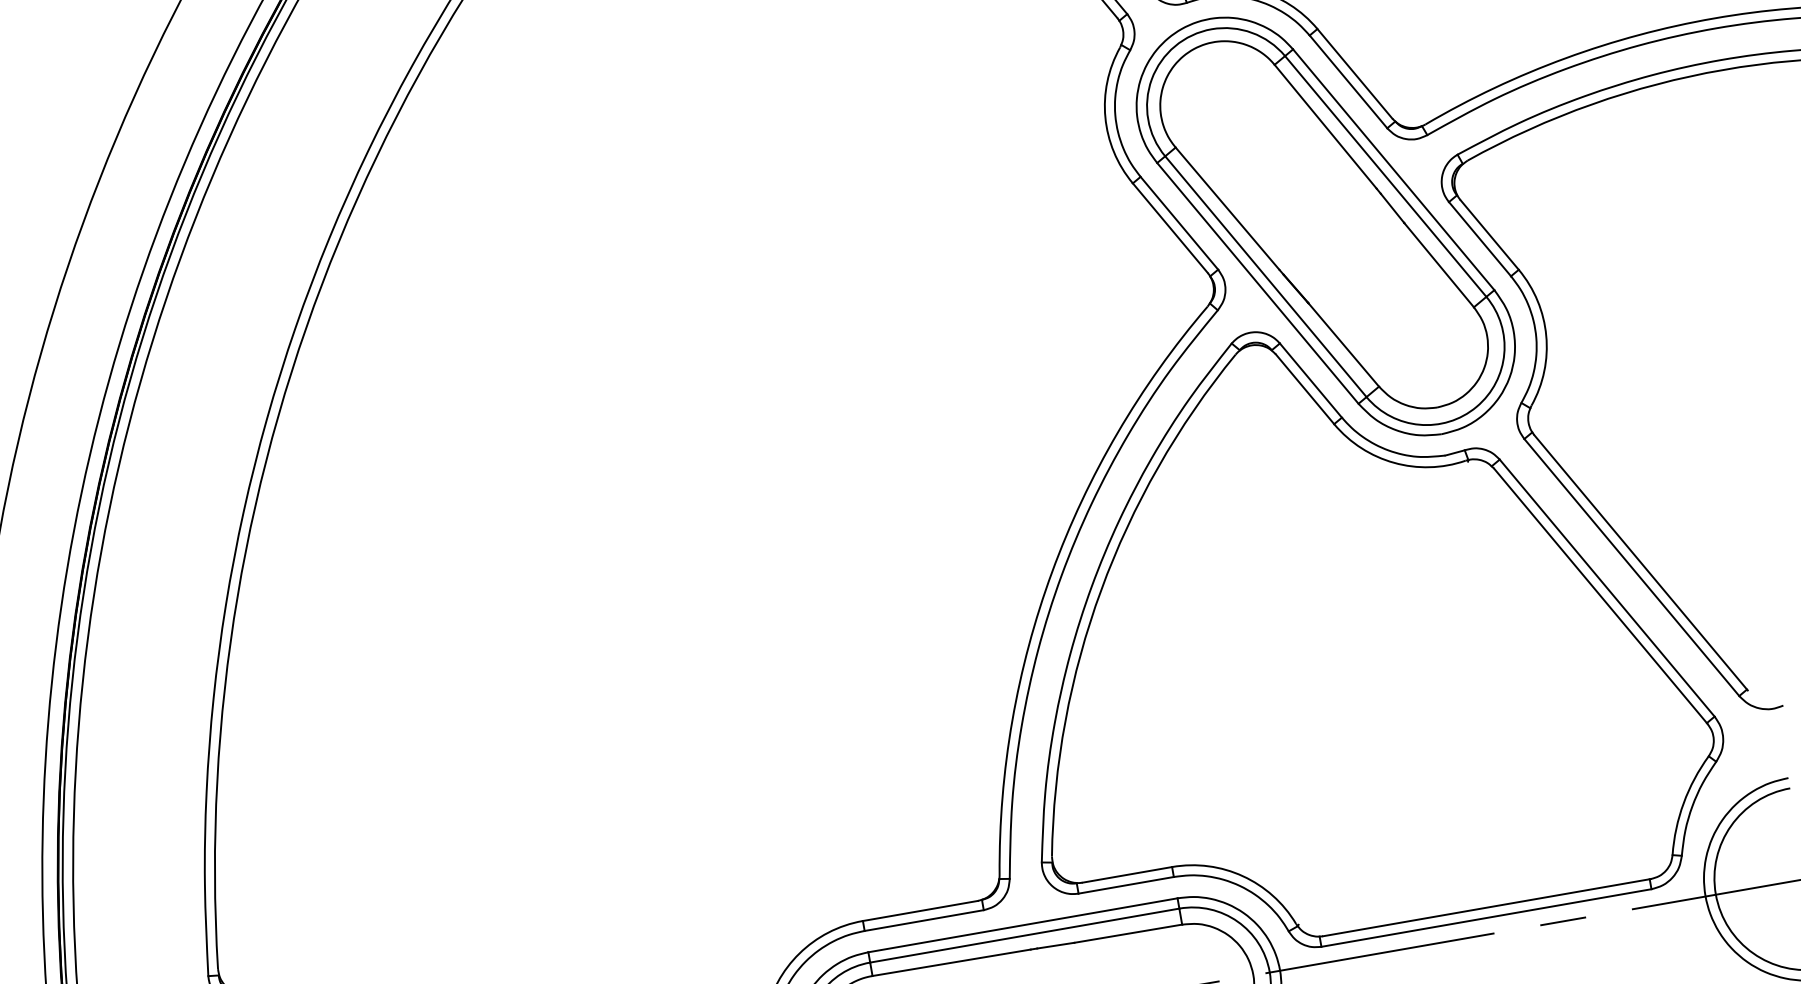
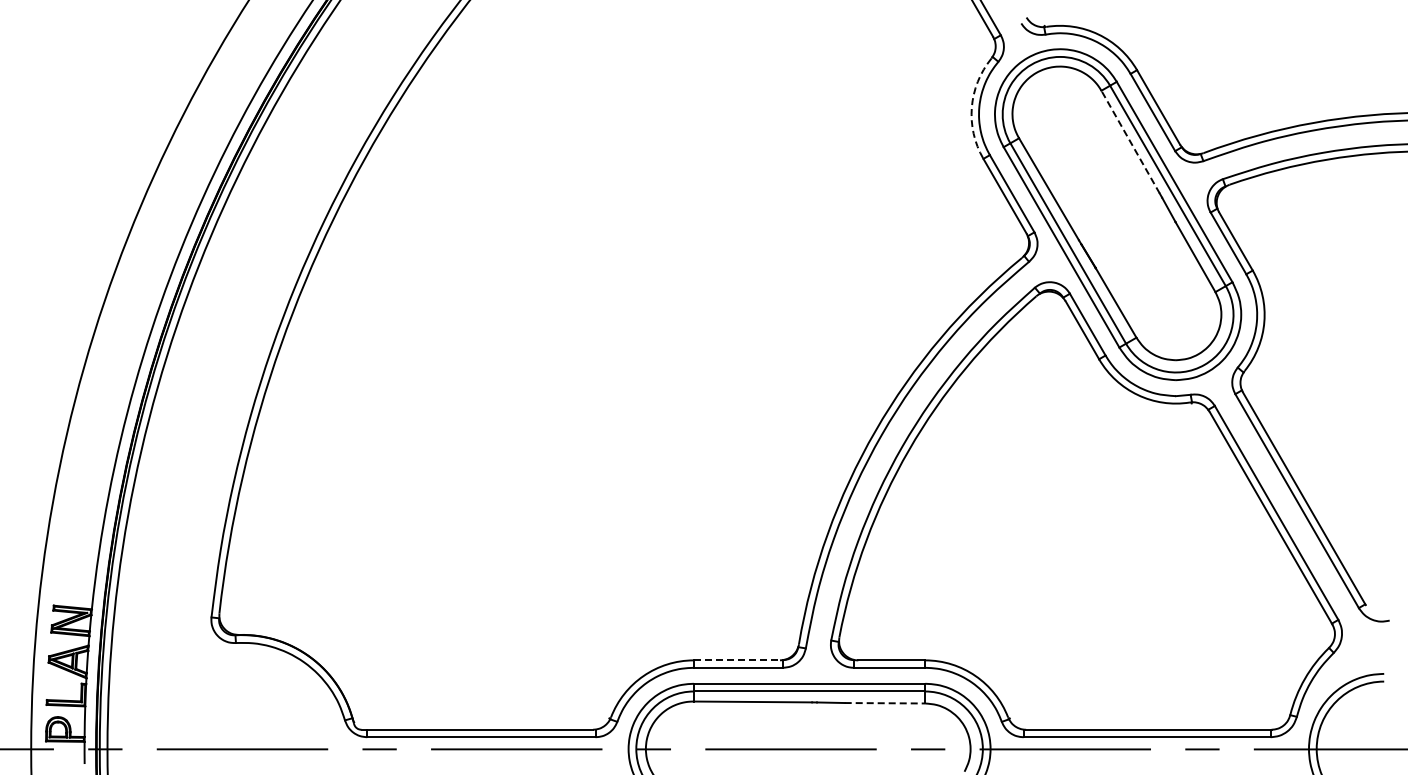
arc: (1104, 117) -> (971, 107), solid -> dashed
line: (1325, 125) -> (1130, 141), solid -> dashed
line: (921, 910) -> (737, 660), solid -> dashed
line: (1129, 933) -> (885, 703), solid -> dashed

